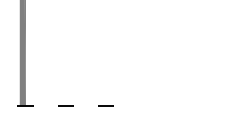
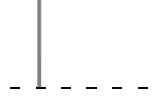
line: (145, 105) -> (116, 87), added
line: (186, 105) -> (142, 87), added

